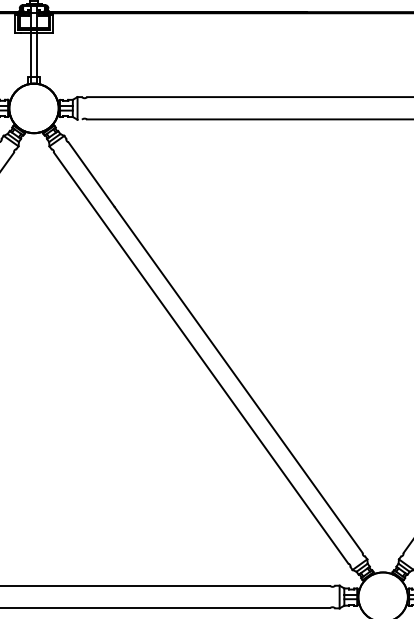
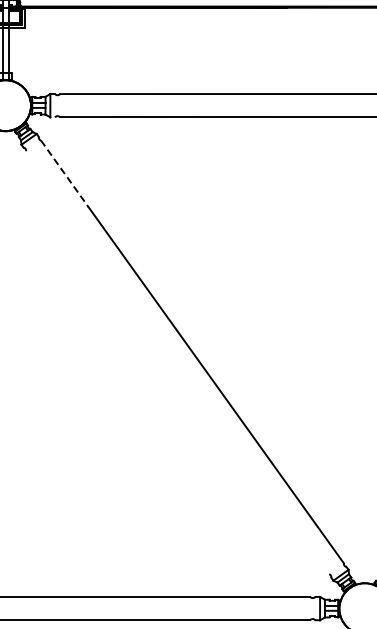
line: (91, 174) -> (64, 173), solid -> dashed
line: (200, 357) -> (176, 362), removed

